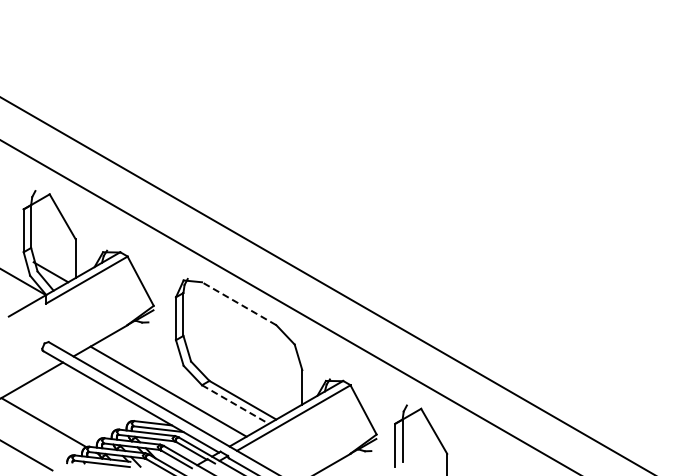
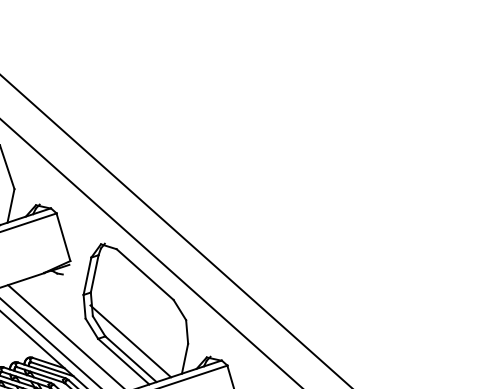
line: (239, 303) -> (145, 274), dashed -> solid
line: (238, 380) -> (130, 341), added
line: (235, 404) -> (123, 361), dashed -> solid

